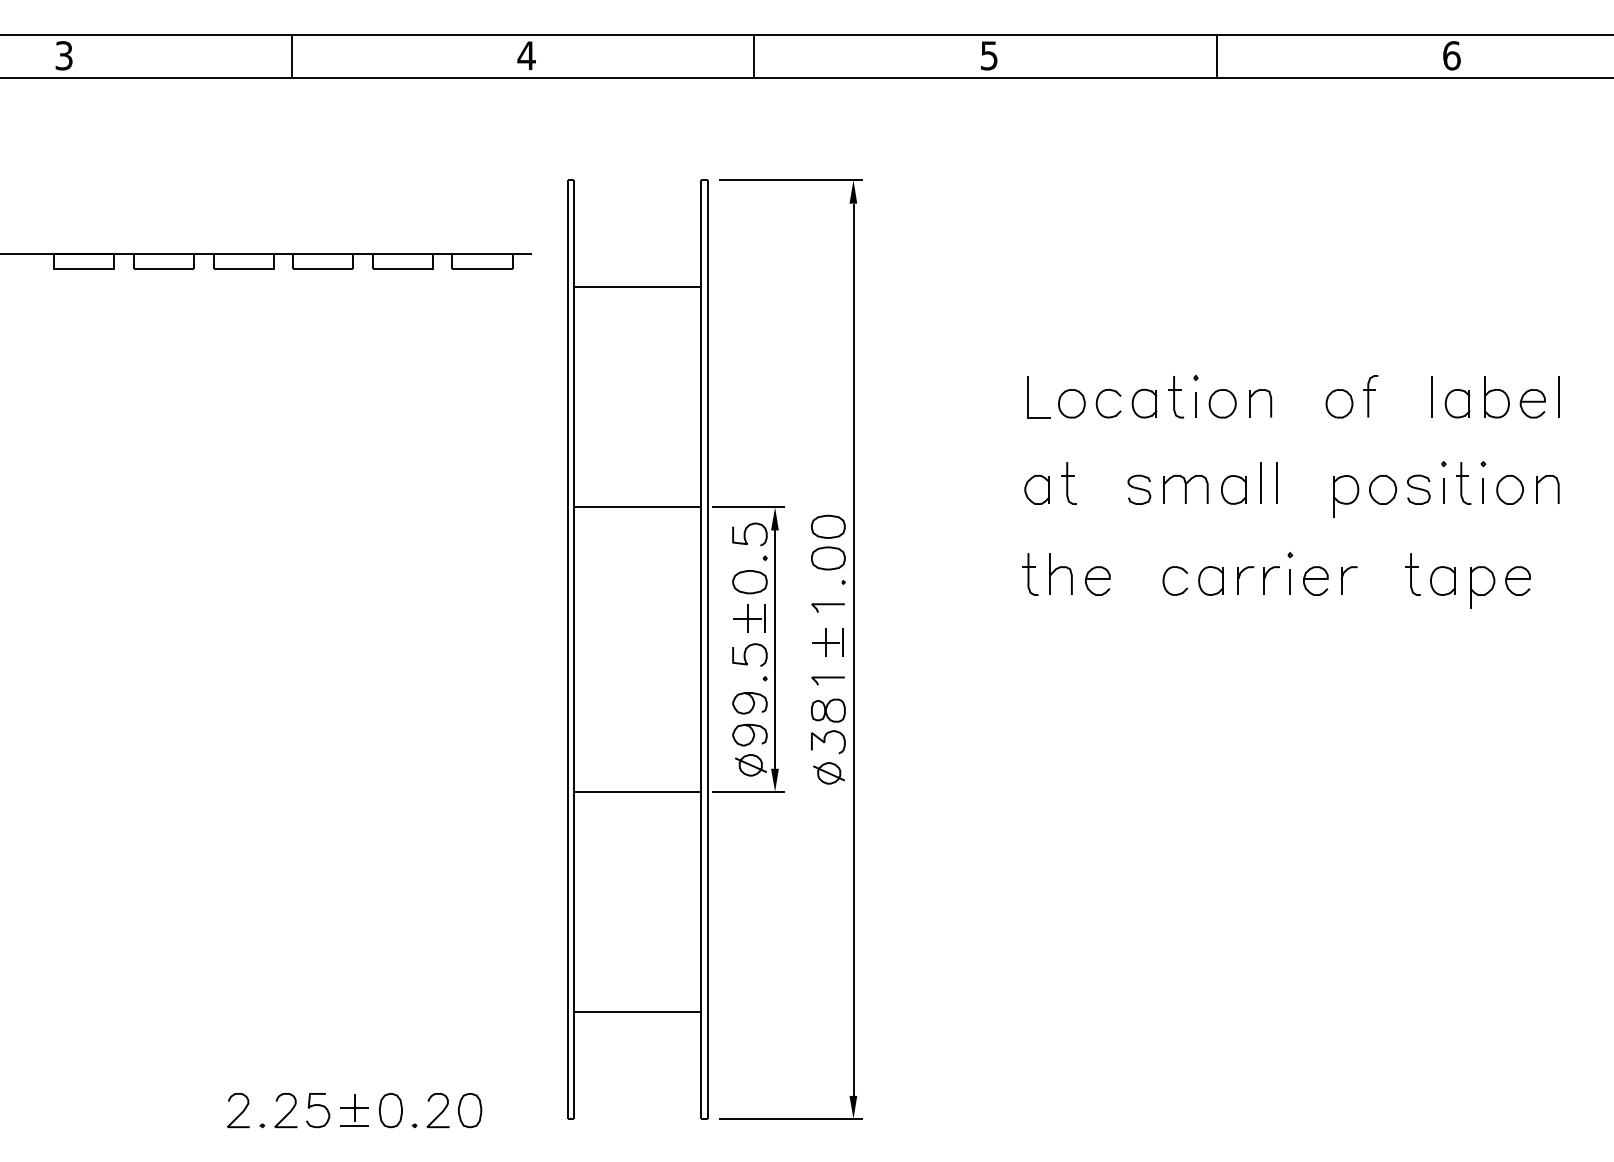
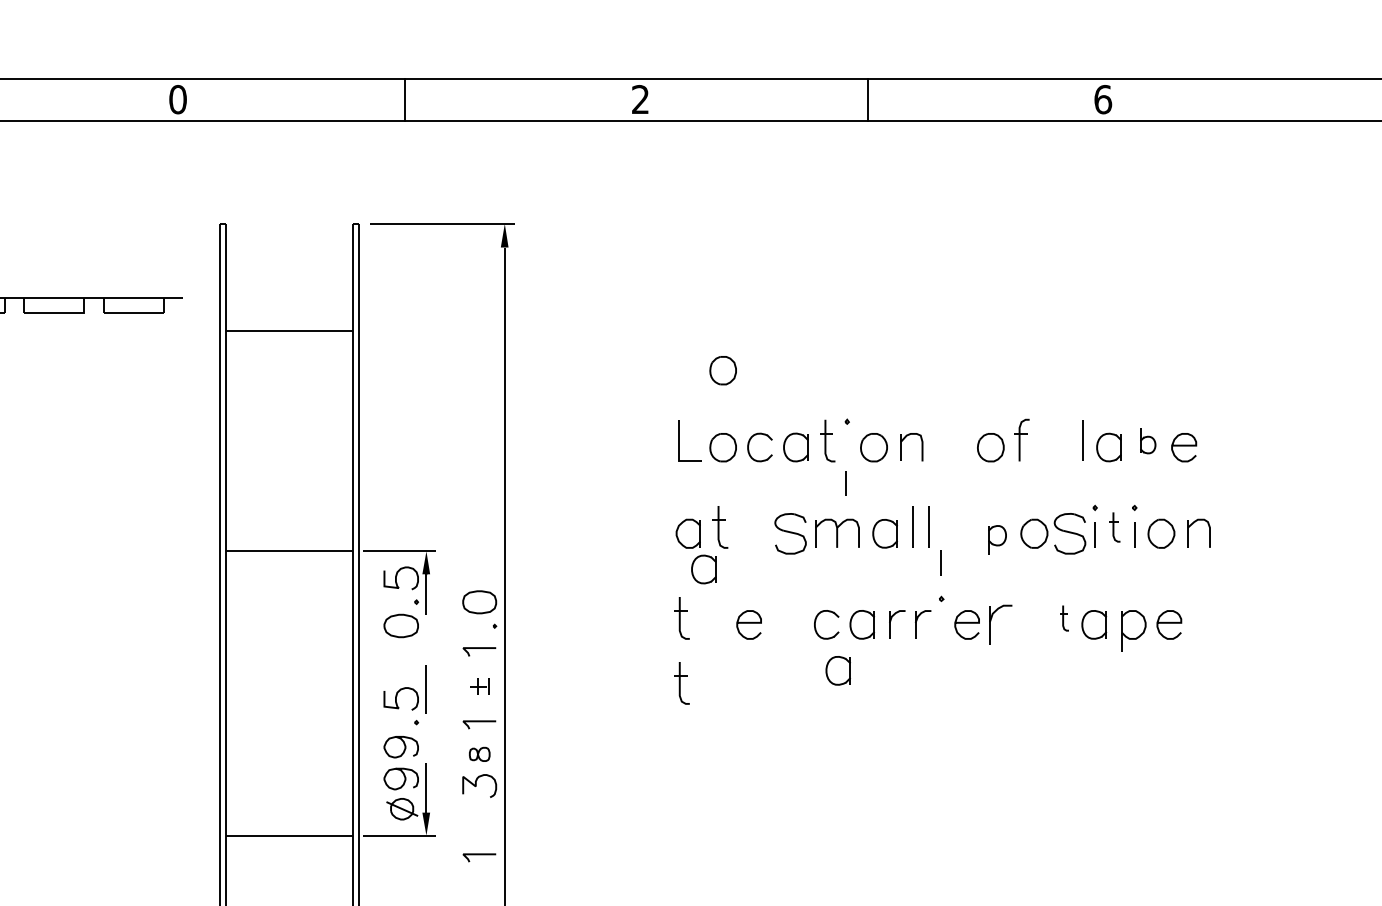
text: (526, 55) -> (177, 99), 4 -> 0
text: (988, 55) -> (639, 99), 5 -> 2
part: (1071, 326) -> (722, 370), added
line: (1558, 396) -> (1209, 440), removed
part: (1496, 397) -> (1147, 441), size x0.6
line: (1195, 404) -> (845, 483), moved
part: (1463, 483) -> (1114, 527), size x0.7
part: (1139, 489) -> (790, 533), size x1.4
part: (1418, 489) -> (1069, 533), size x1.4
part: (1346, 496) -> (997, 540), size x0.7
part: (1052, 525) -> (703, 569), added
part: (828, 526) -> (479, 570), removed
part: (1060, 573) -> (711, 617), removed
part: (1412, 574) -> (1063, 618), size x0.6
part: (1348, 580) -> (999, 624), size x1.4
line: (1289, 581) -> (940, 562), moved
part: (749, 618) -> (400, 662), removed
part: (1186, 626) -> (837, 670), added
part: (1030, 639) -> (681, 683), added
part: (827, 642) -> (478, 686), size x0.6
line: (775, 649) -> (426, 693), solid -> dashed
part: (828, 710) -> (479, 754), size x0.6
part: (828, 773) -> (479, 817), removed
line: (827, 811) -> (478, 855), added

